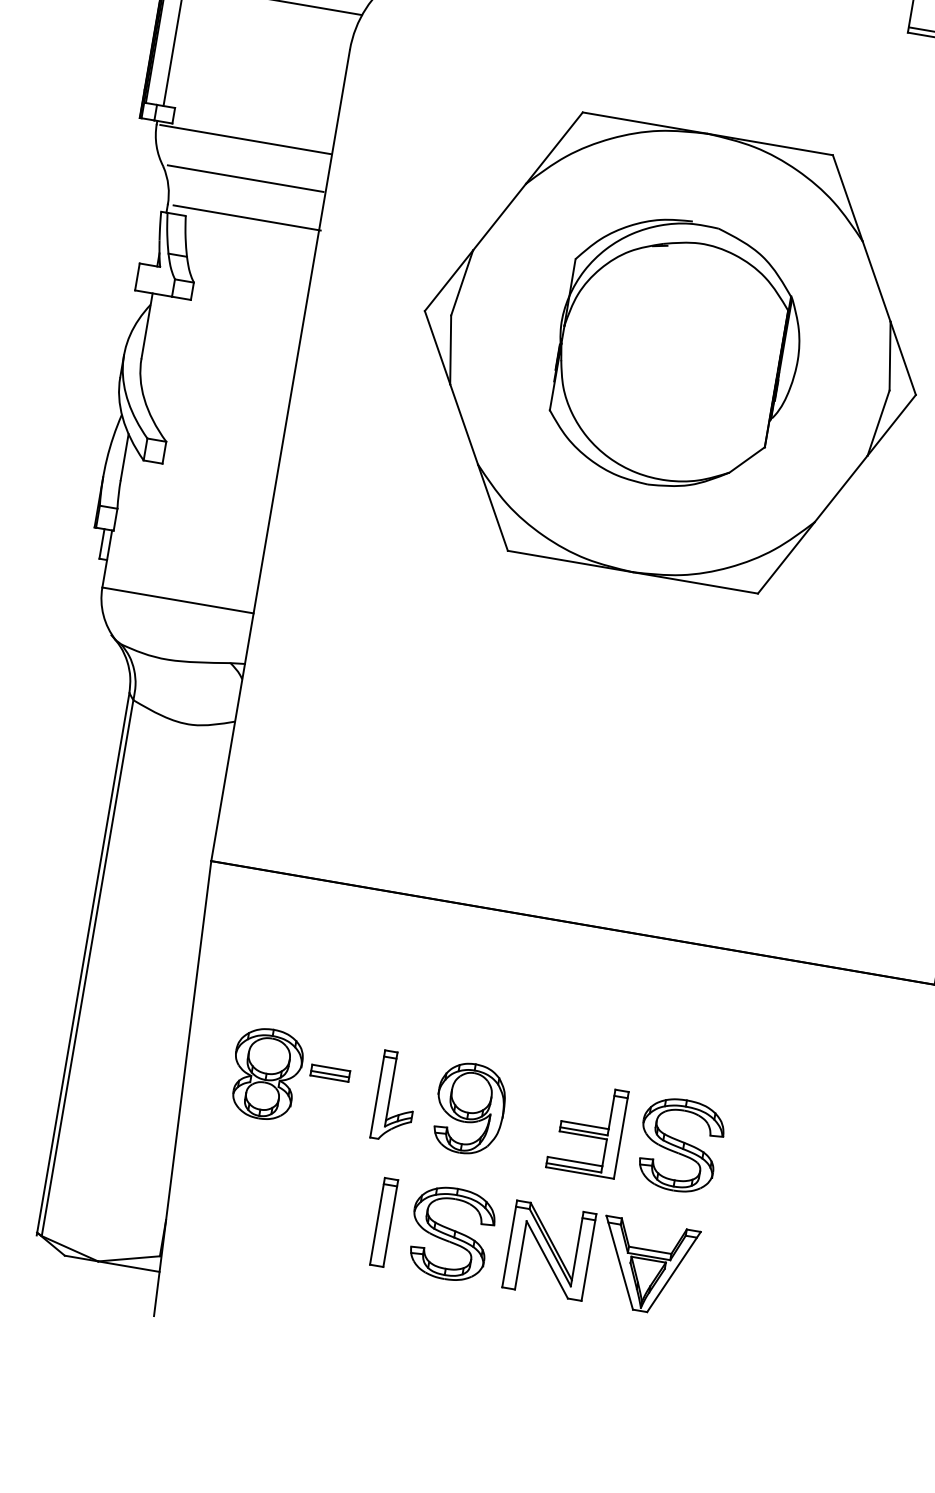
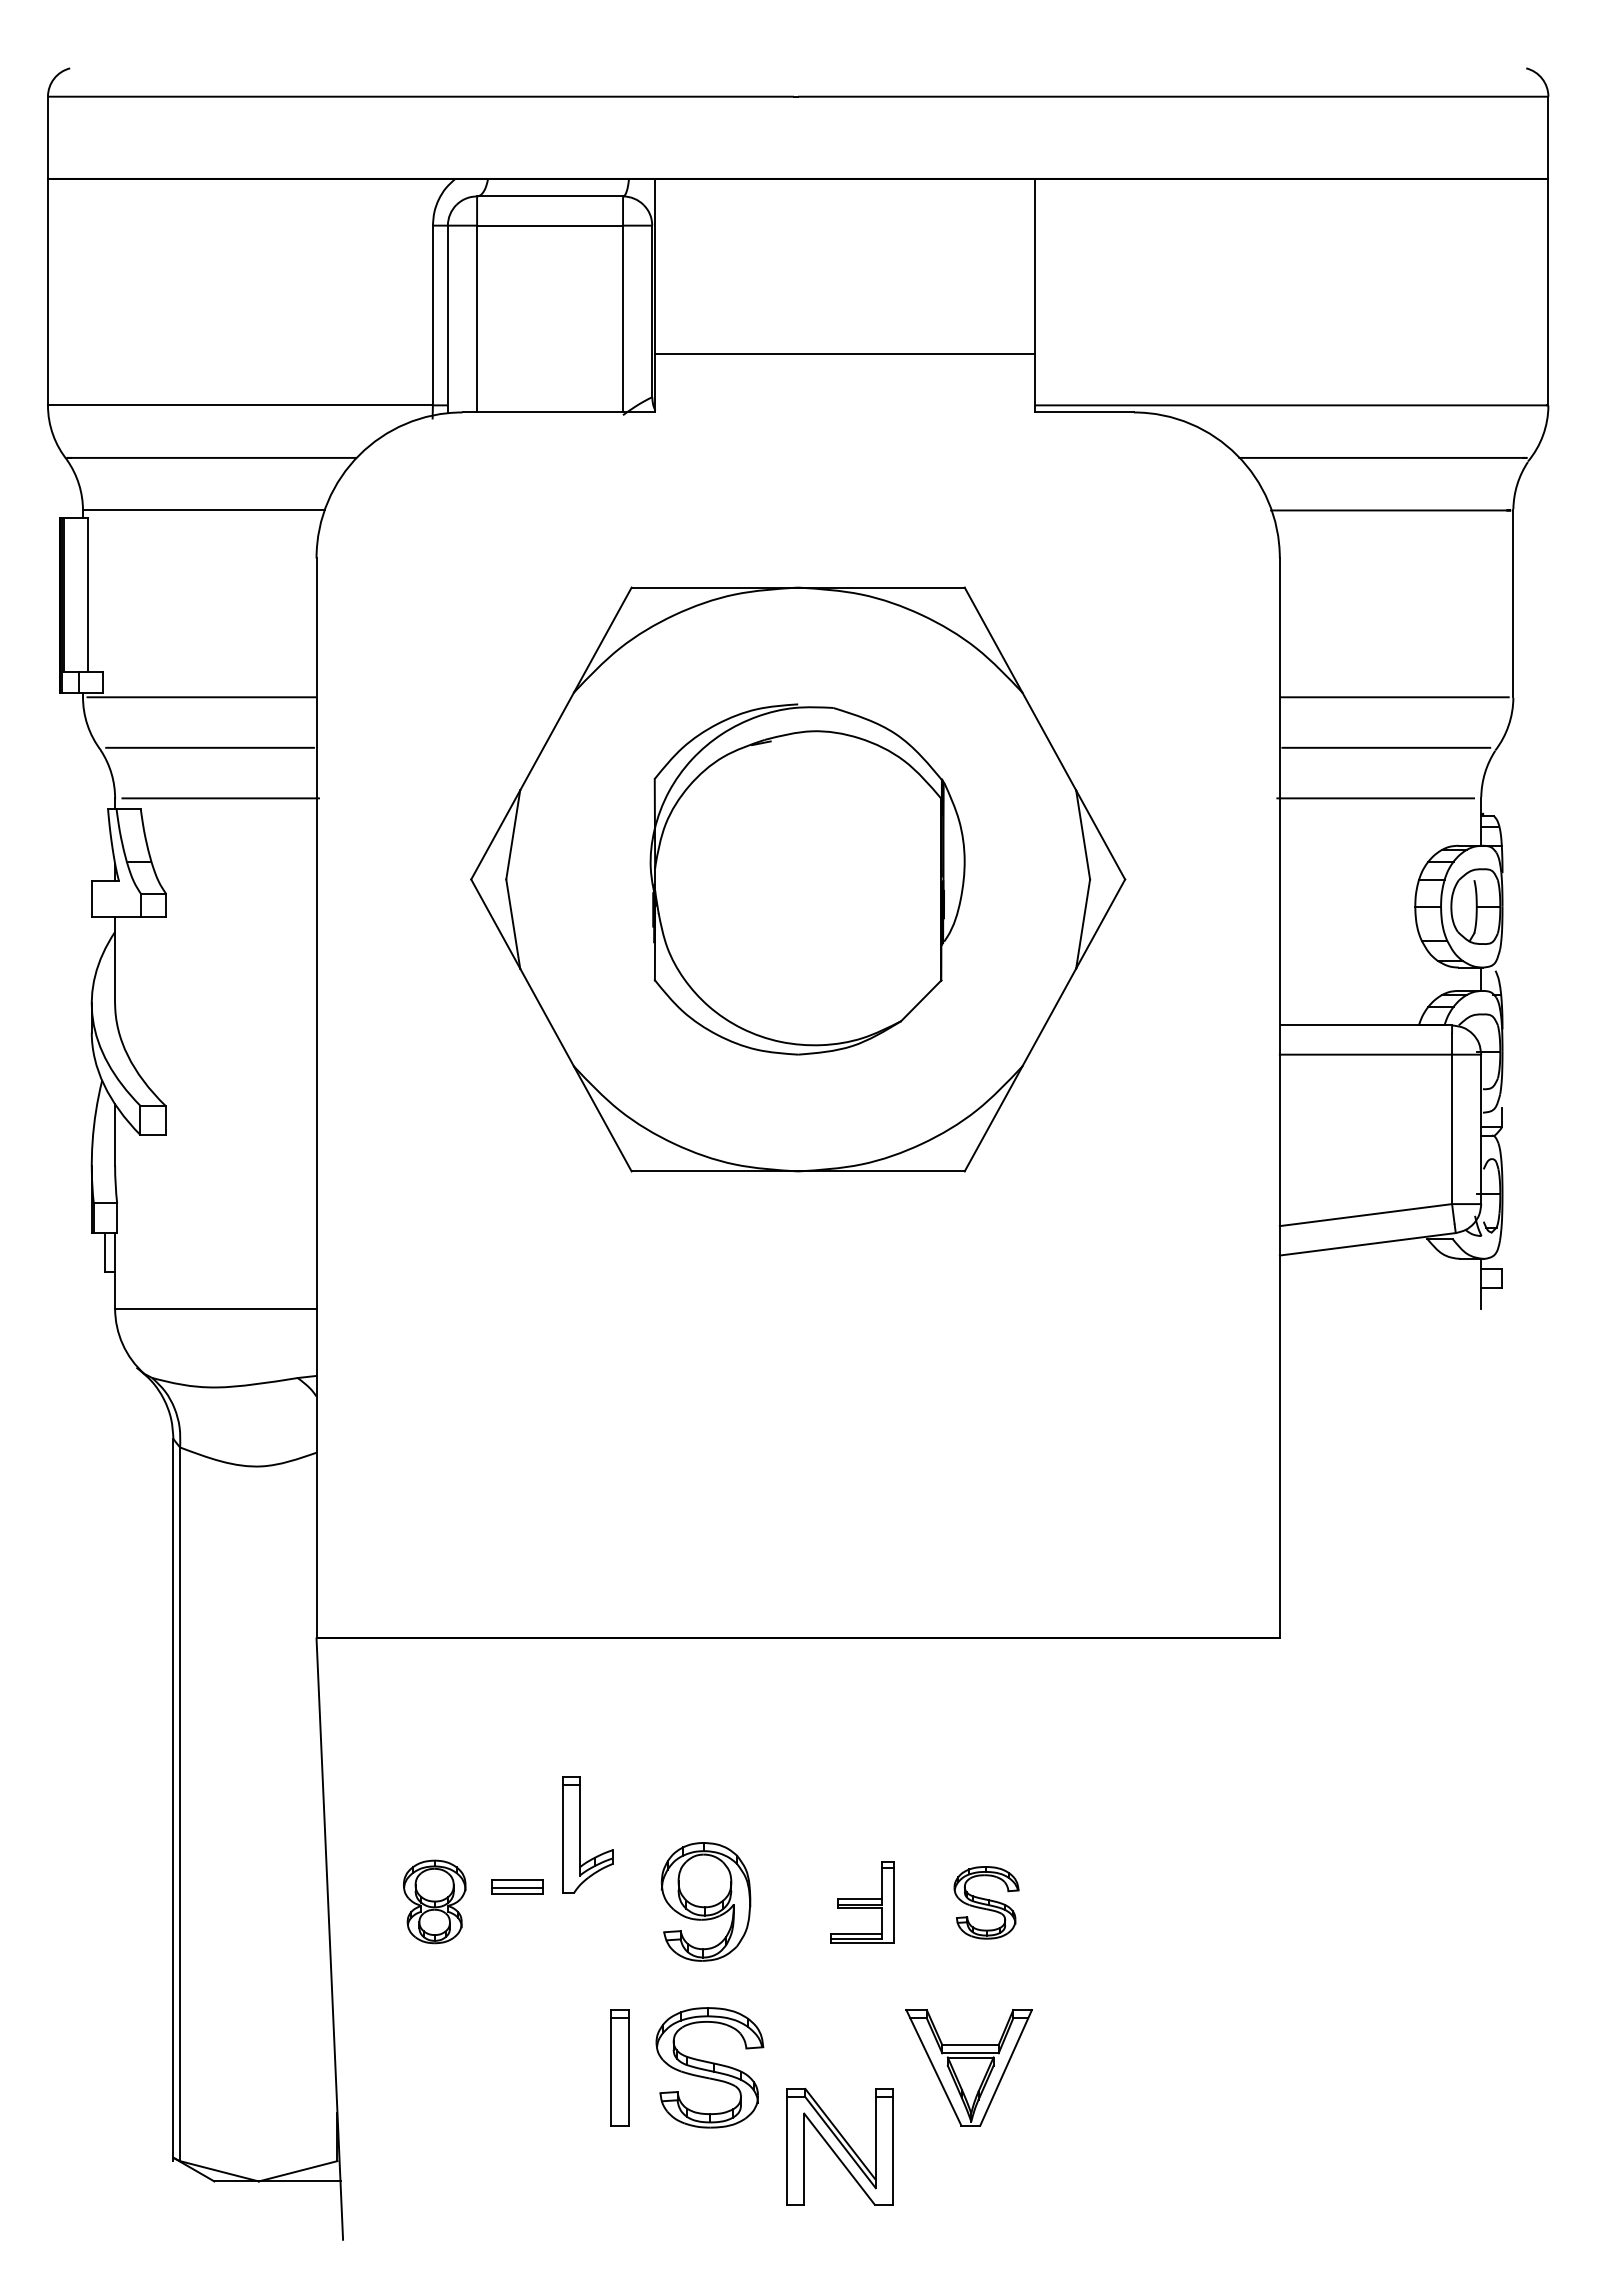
part: (266, 1073) -> (434, 1901), size x0.7
part: (390, 1095) -> (580, 1834), moved
part: (587, 1129) -> (862, 1902), size x0.7
part: (680, 1145) -> (986, 1902), size x0.6
part: (548, 1250) -> (839, 2146), moved

